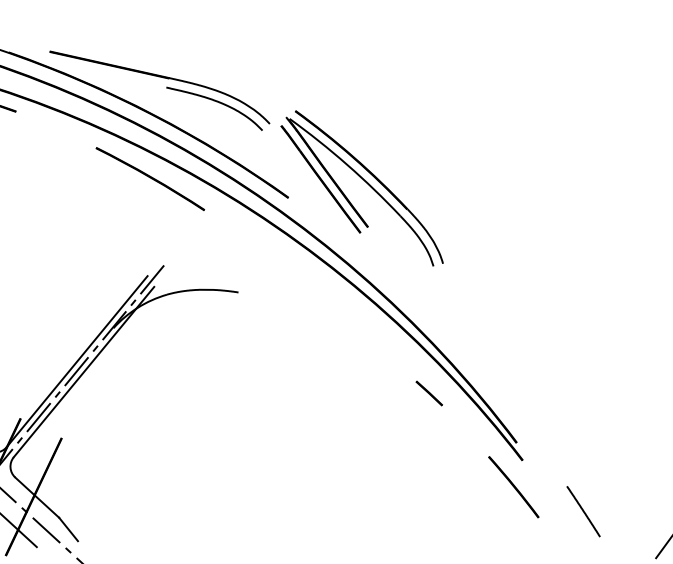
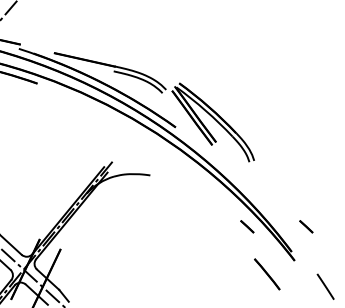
line: (150, 178) -> (105, 117), removed
line: (545, 392) -> (306, 226), added
line: (514, 487) -> (267, 274), moved

